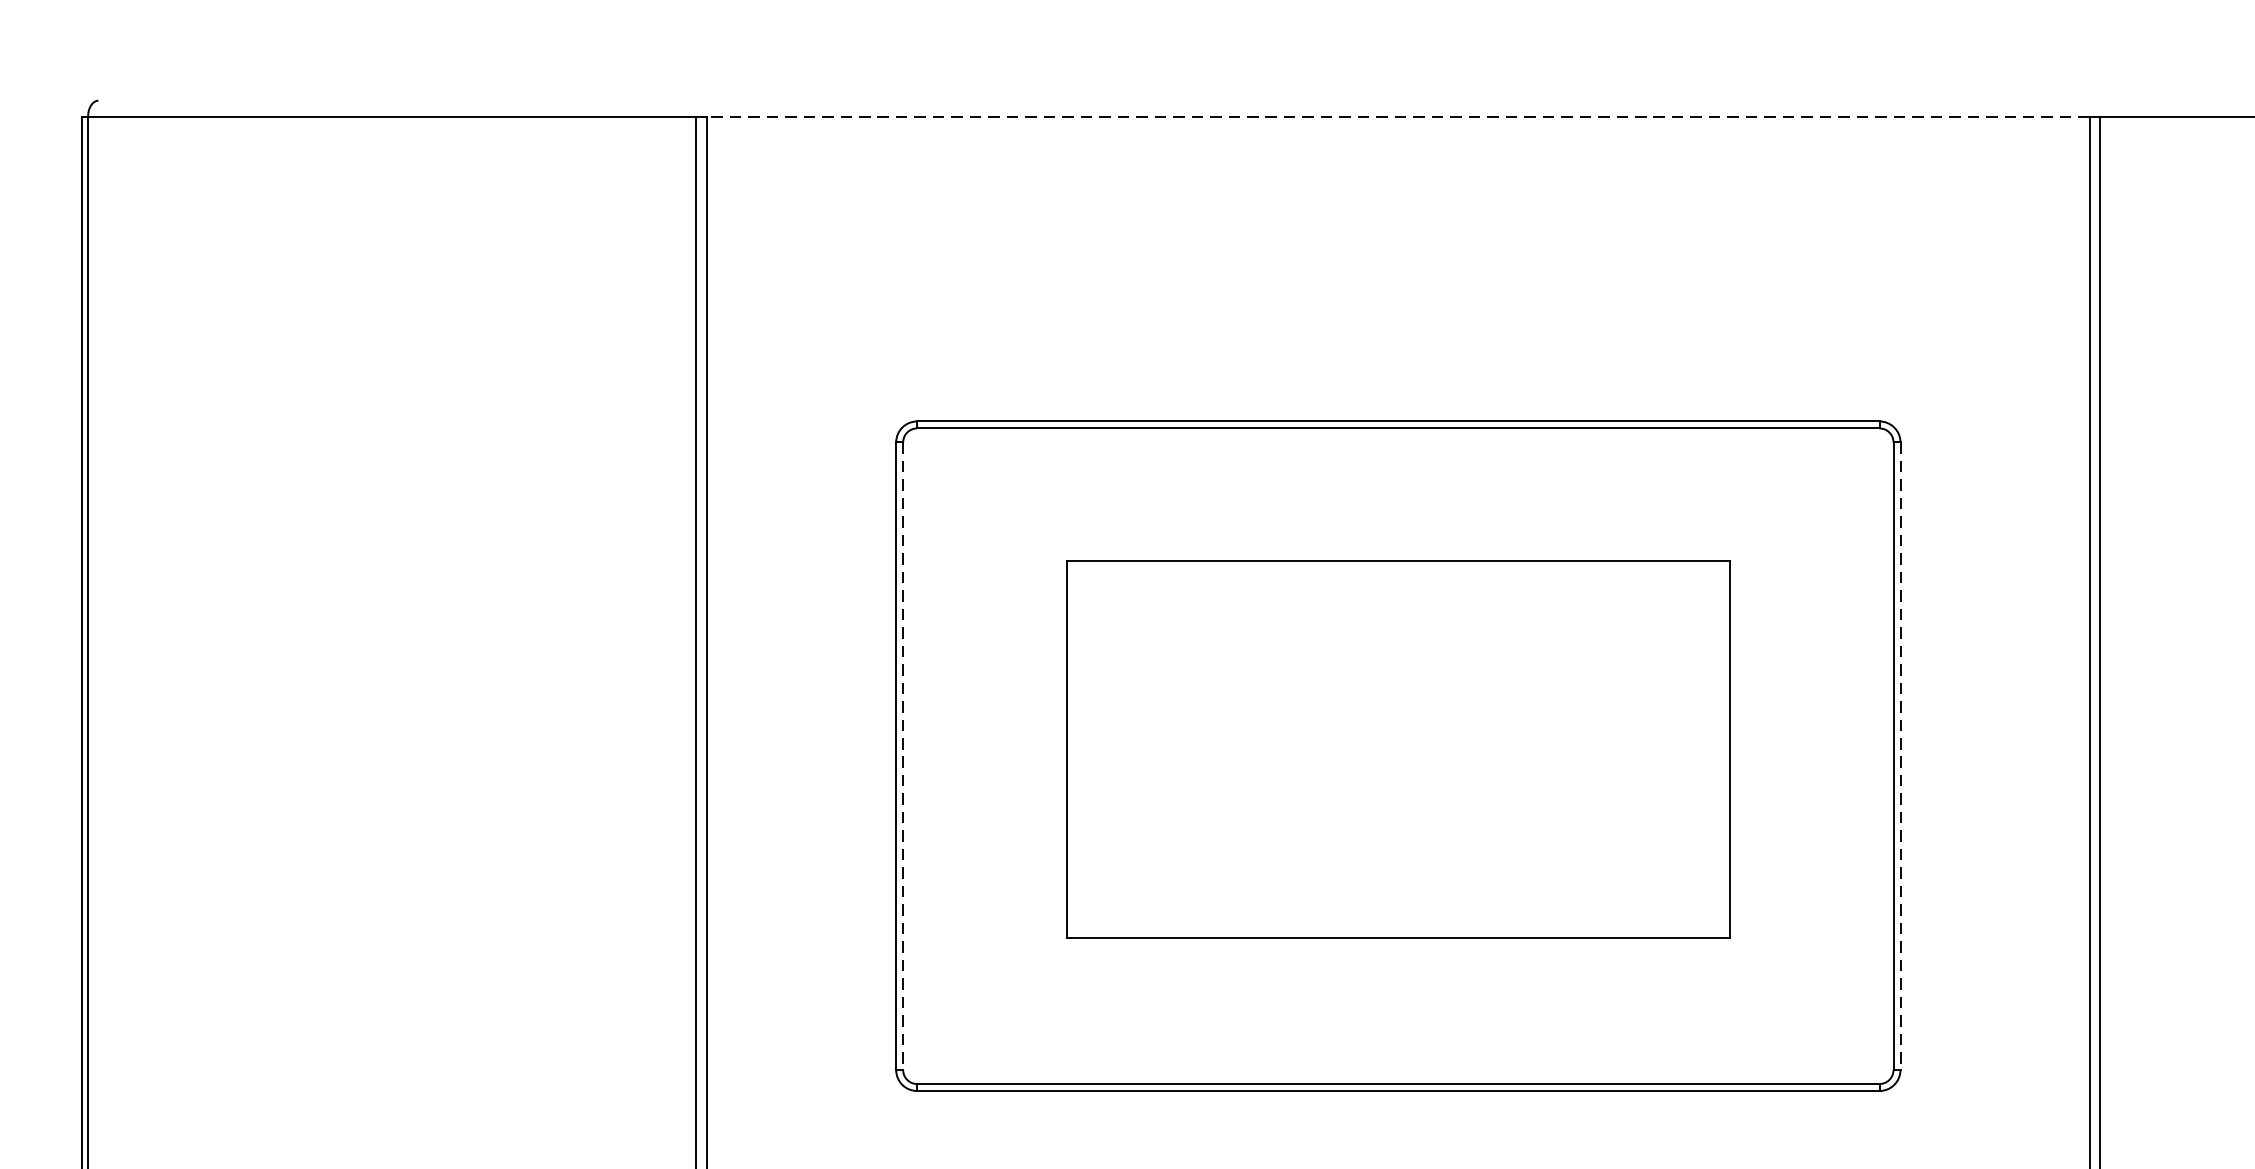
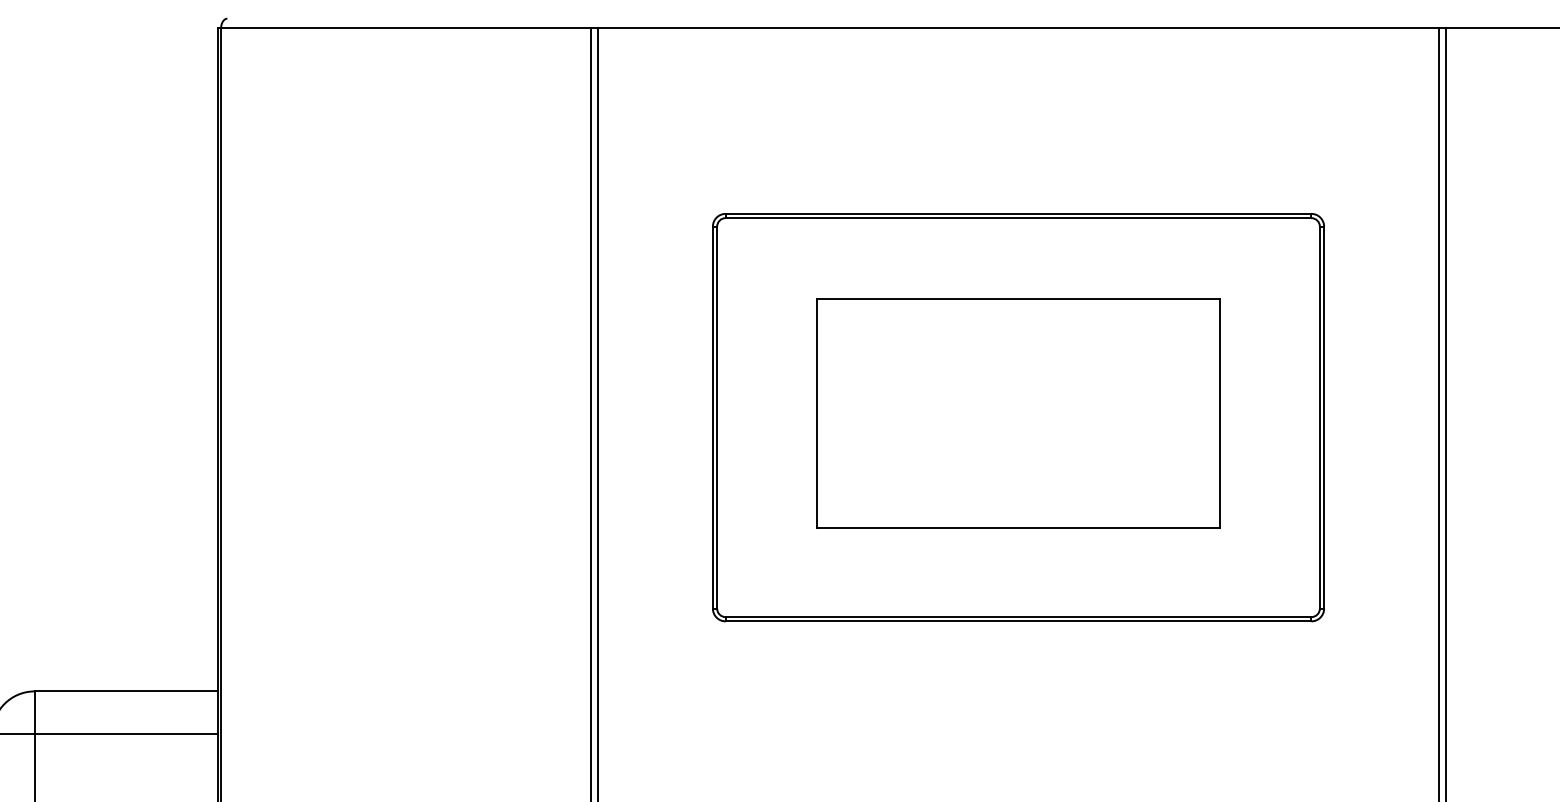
line: (1398, 116) -> (1018, 28), dashed -> solid
line: (903, 757) -> (717, 418), dashed -> solid
line: (1901, 757) -> (1324, 418), dashed -> solid

